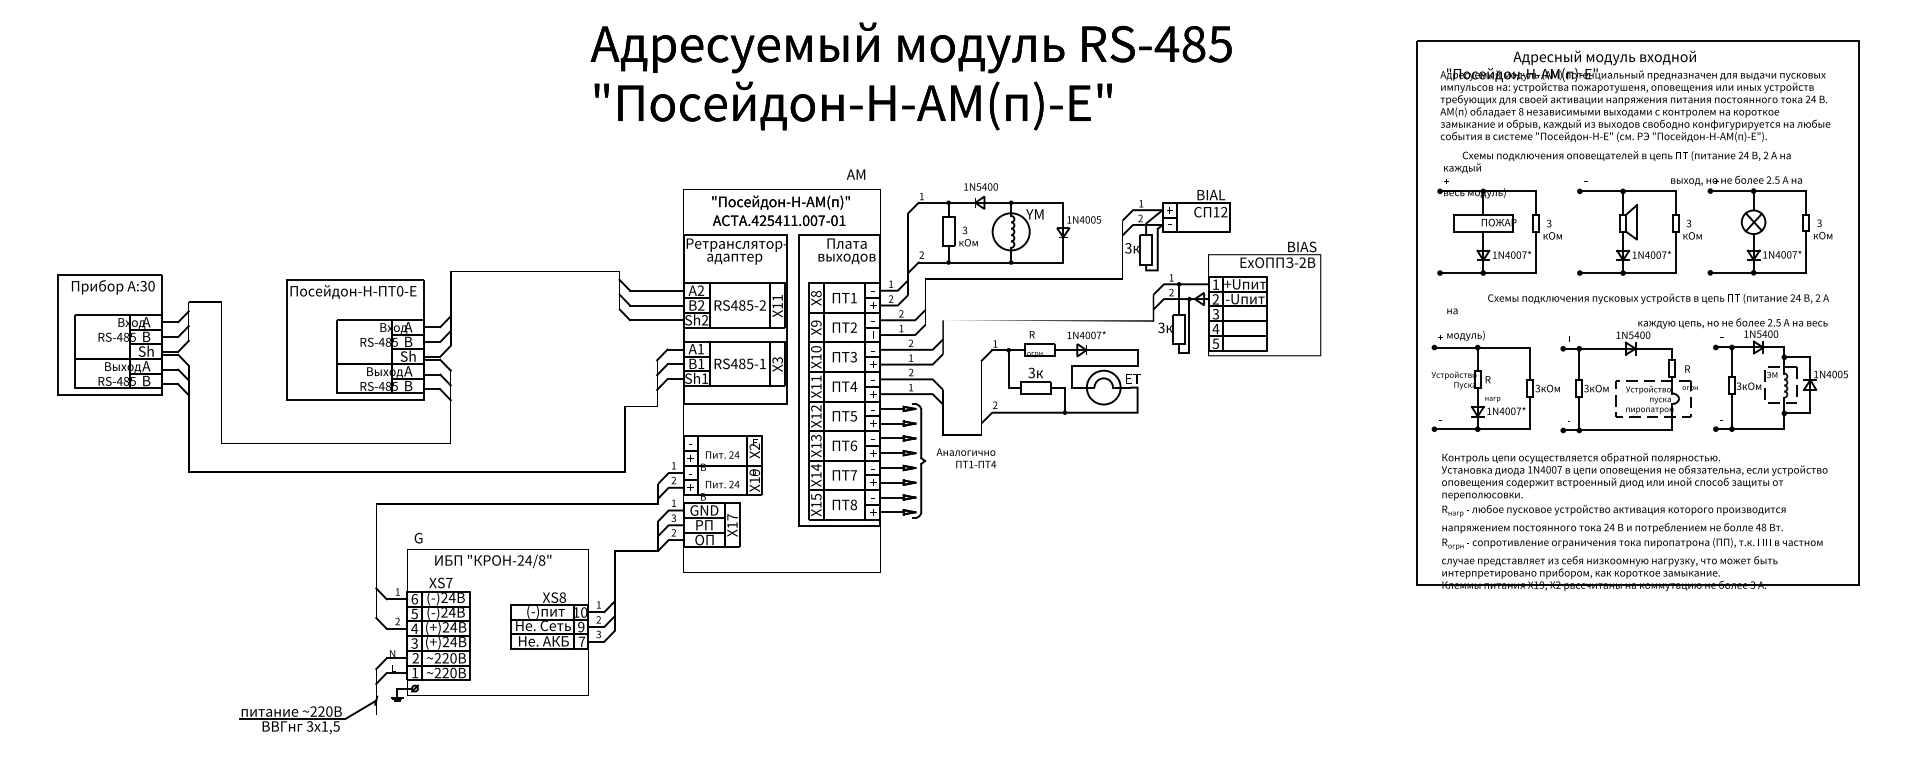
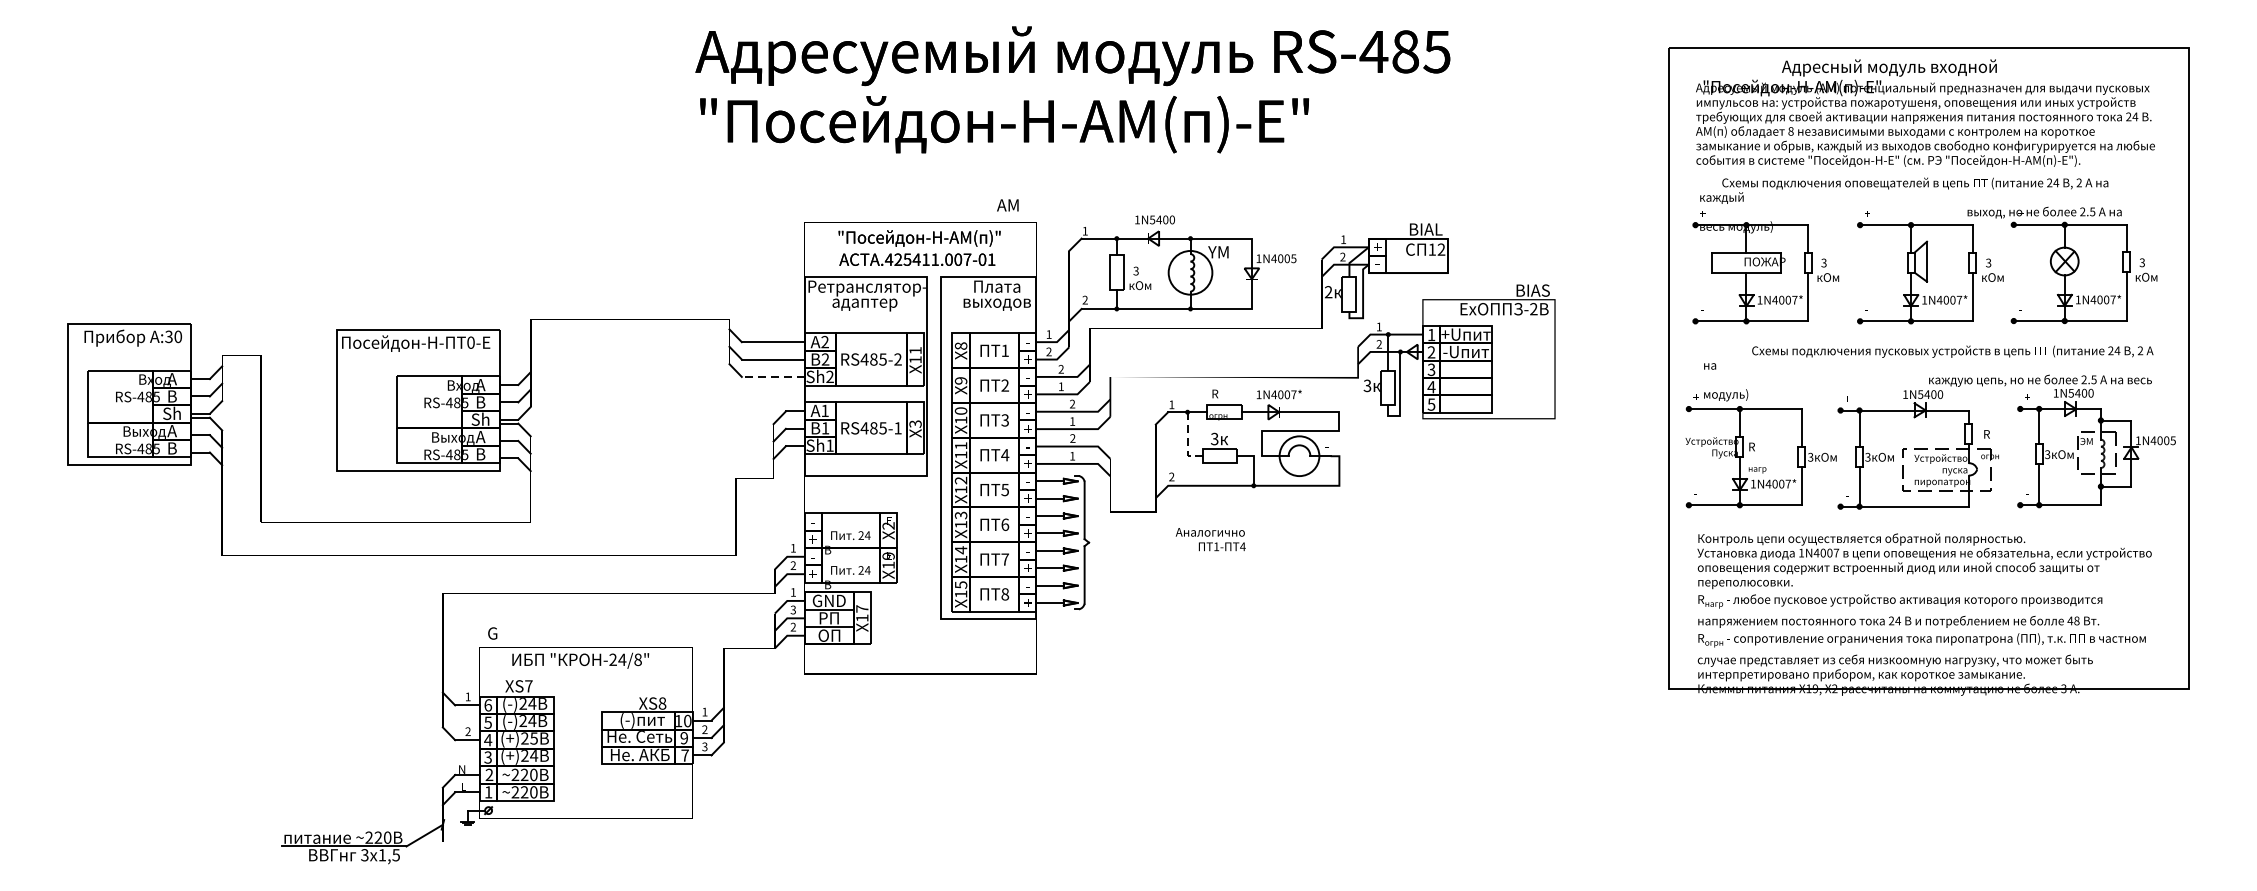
text: (1128, 248) -> (1328, 292), 3 -> 2
line: (656, 320) -> (772, 377), solid -> dashed
line: (1008, 375) -> (1187, 441), solid -> dashed
text: (1132, 378) -> (1333, 445), ET -> -
text: (966, 458) -> (1210, 539), moved
text: (453, 627) -> (533, 738), (+)24 -> (+)25

